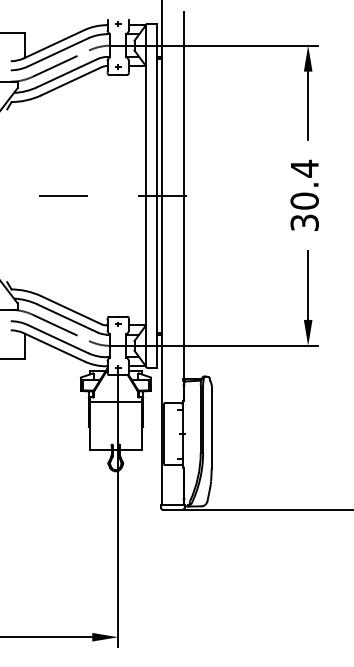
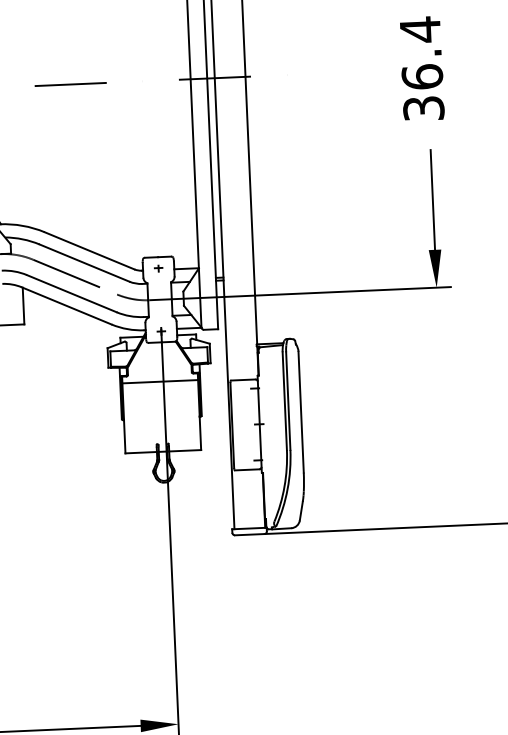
text: (304, 200) -> (422, 76), 30.4 -> 36.4

